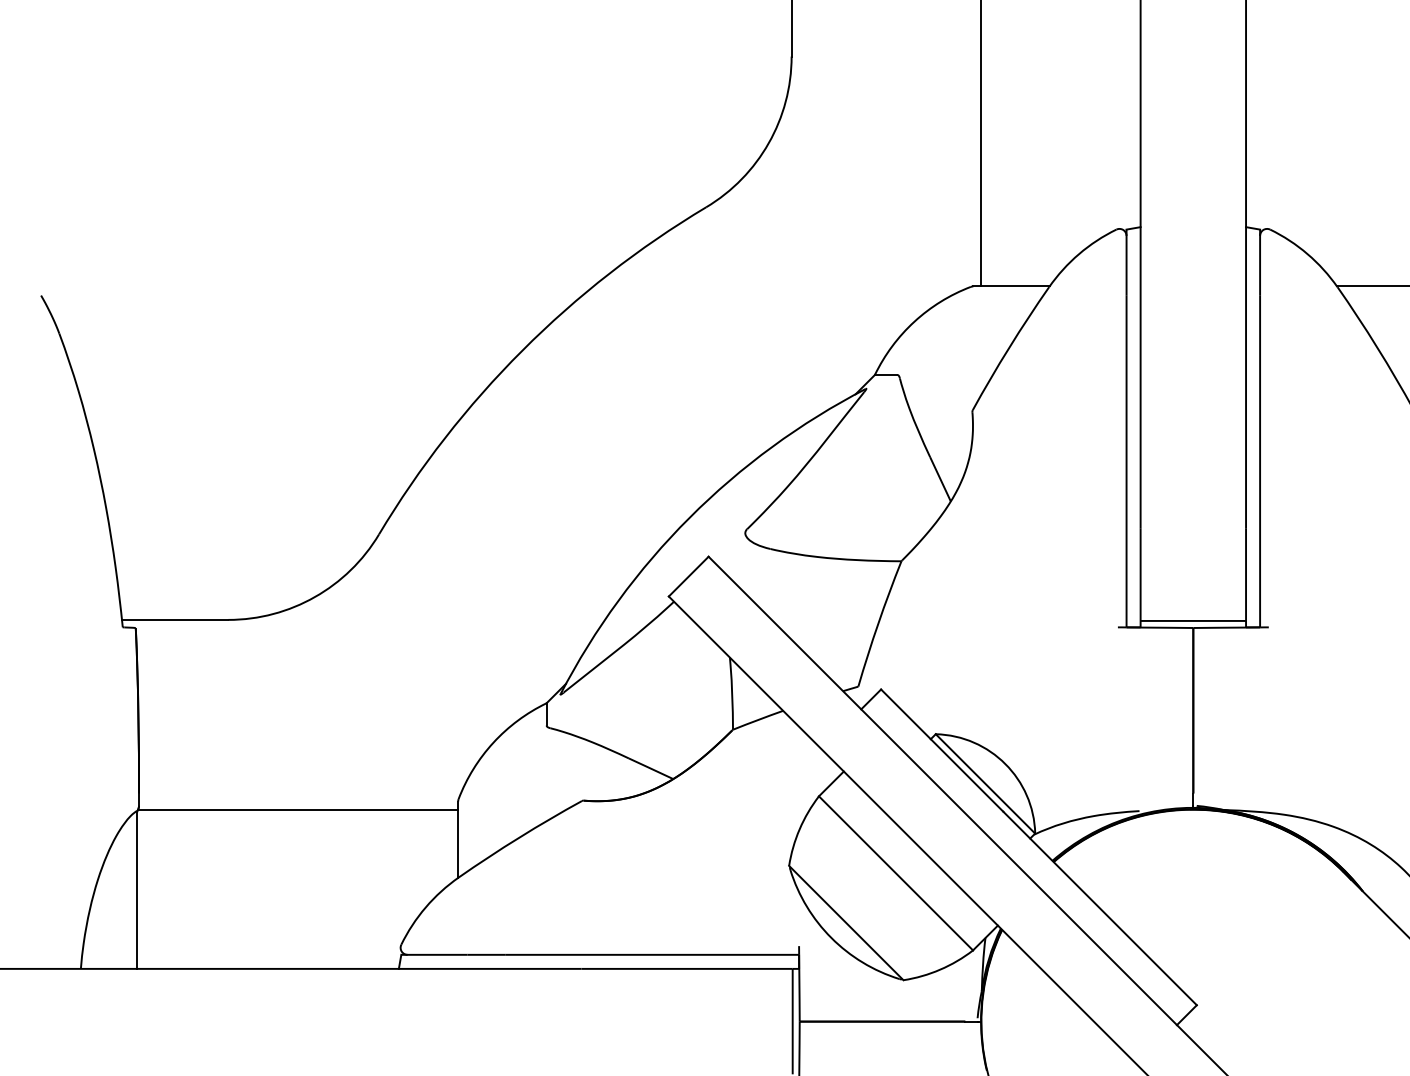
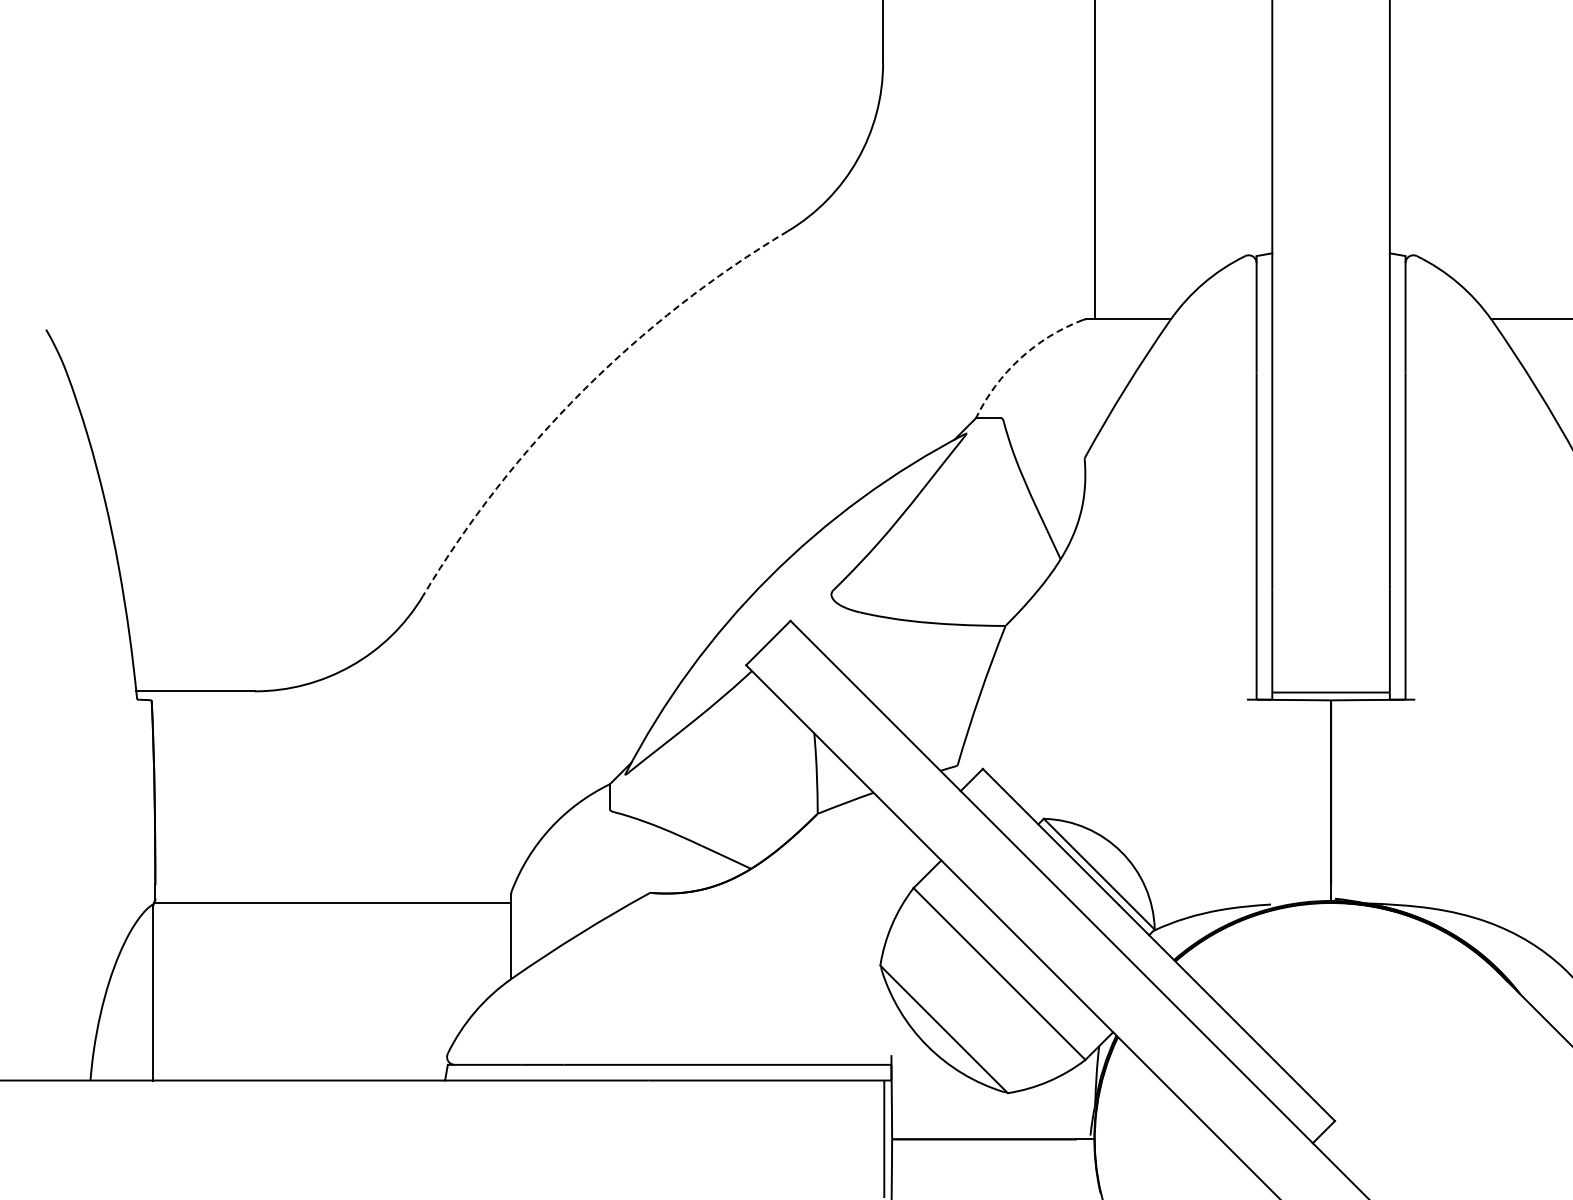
arc: (914, 321) -> (1020, 358), solid -> dashed
arc: (522, 351) -> (582, 391), solid -> dashed

